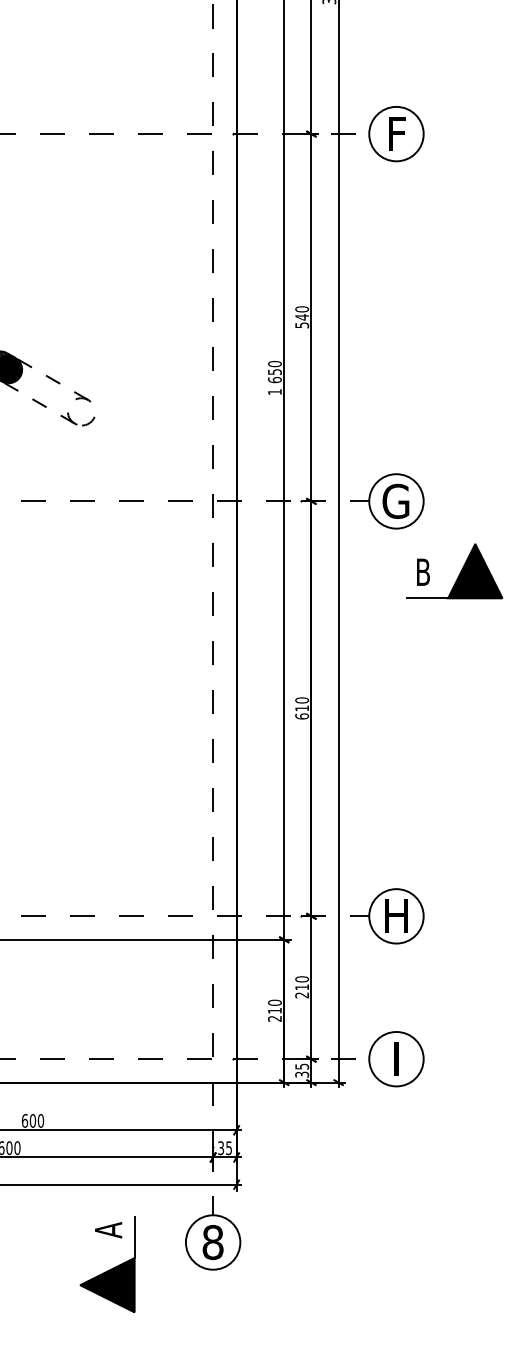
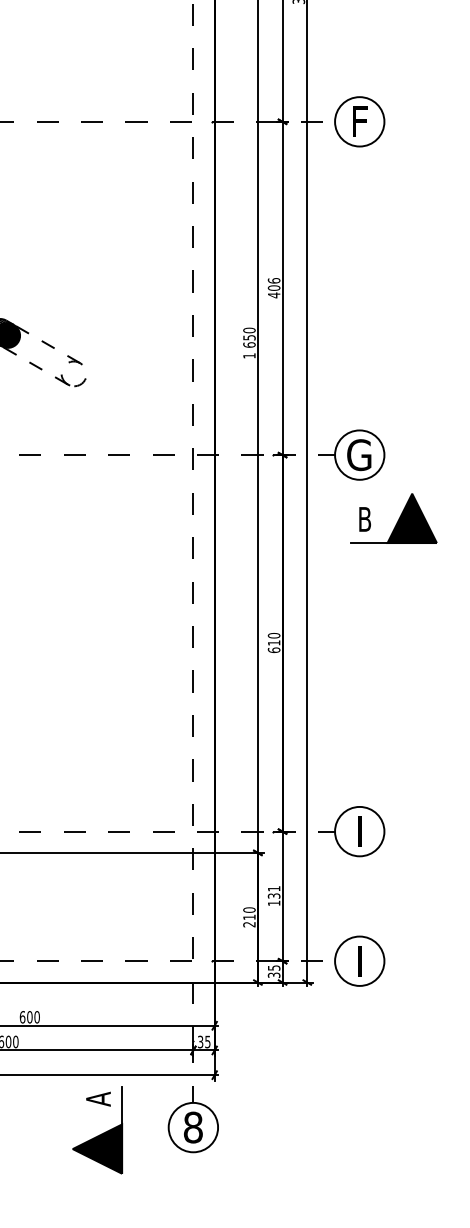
text: (302, 317) -> (274, 288), 540 -> 406
part: (454, 571) -> (393, 518), moved
text: (396, 915) -> (359, 830), H -> I
text: (302, 987) -> (274, 896), 210 -> 131
part: (107, 1264) -> (97, 1130), moved

